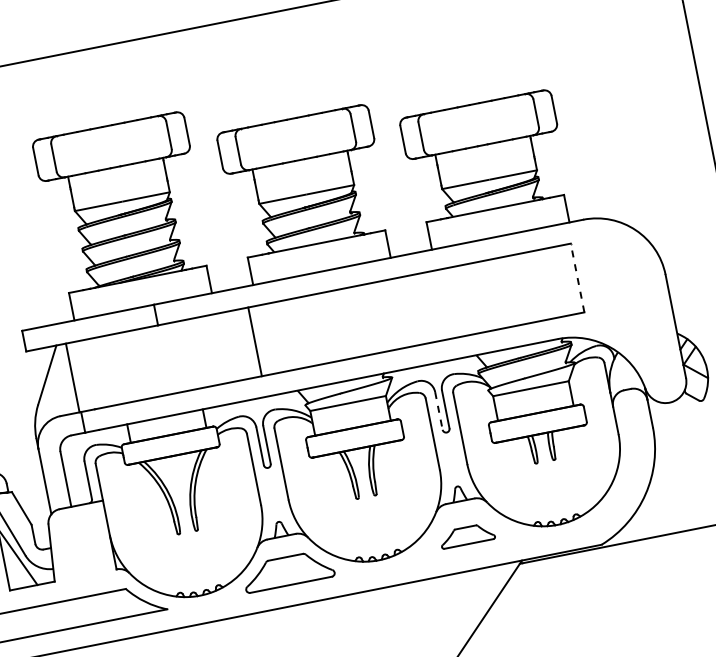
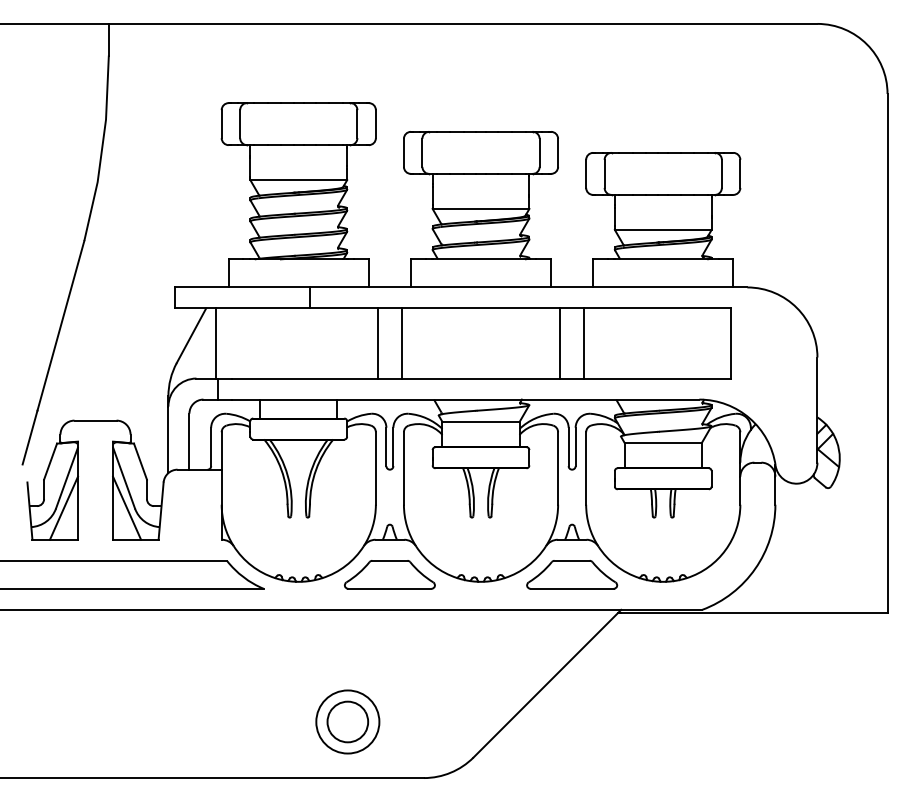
line: (577, 278) -> (730, 343), dashed -> solid
line: (433, 306) -> (583, 343), added
line: (410, 311) -> (560, 343), added
line: (232, 346) -> (378, 343), added
line: (438, 411) -> (568, 447), dashed -> solid
part: (467, 535) -> (572, 574), size x1.67

